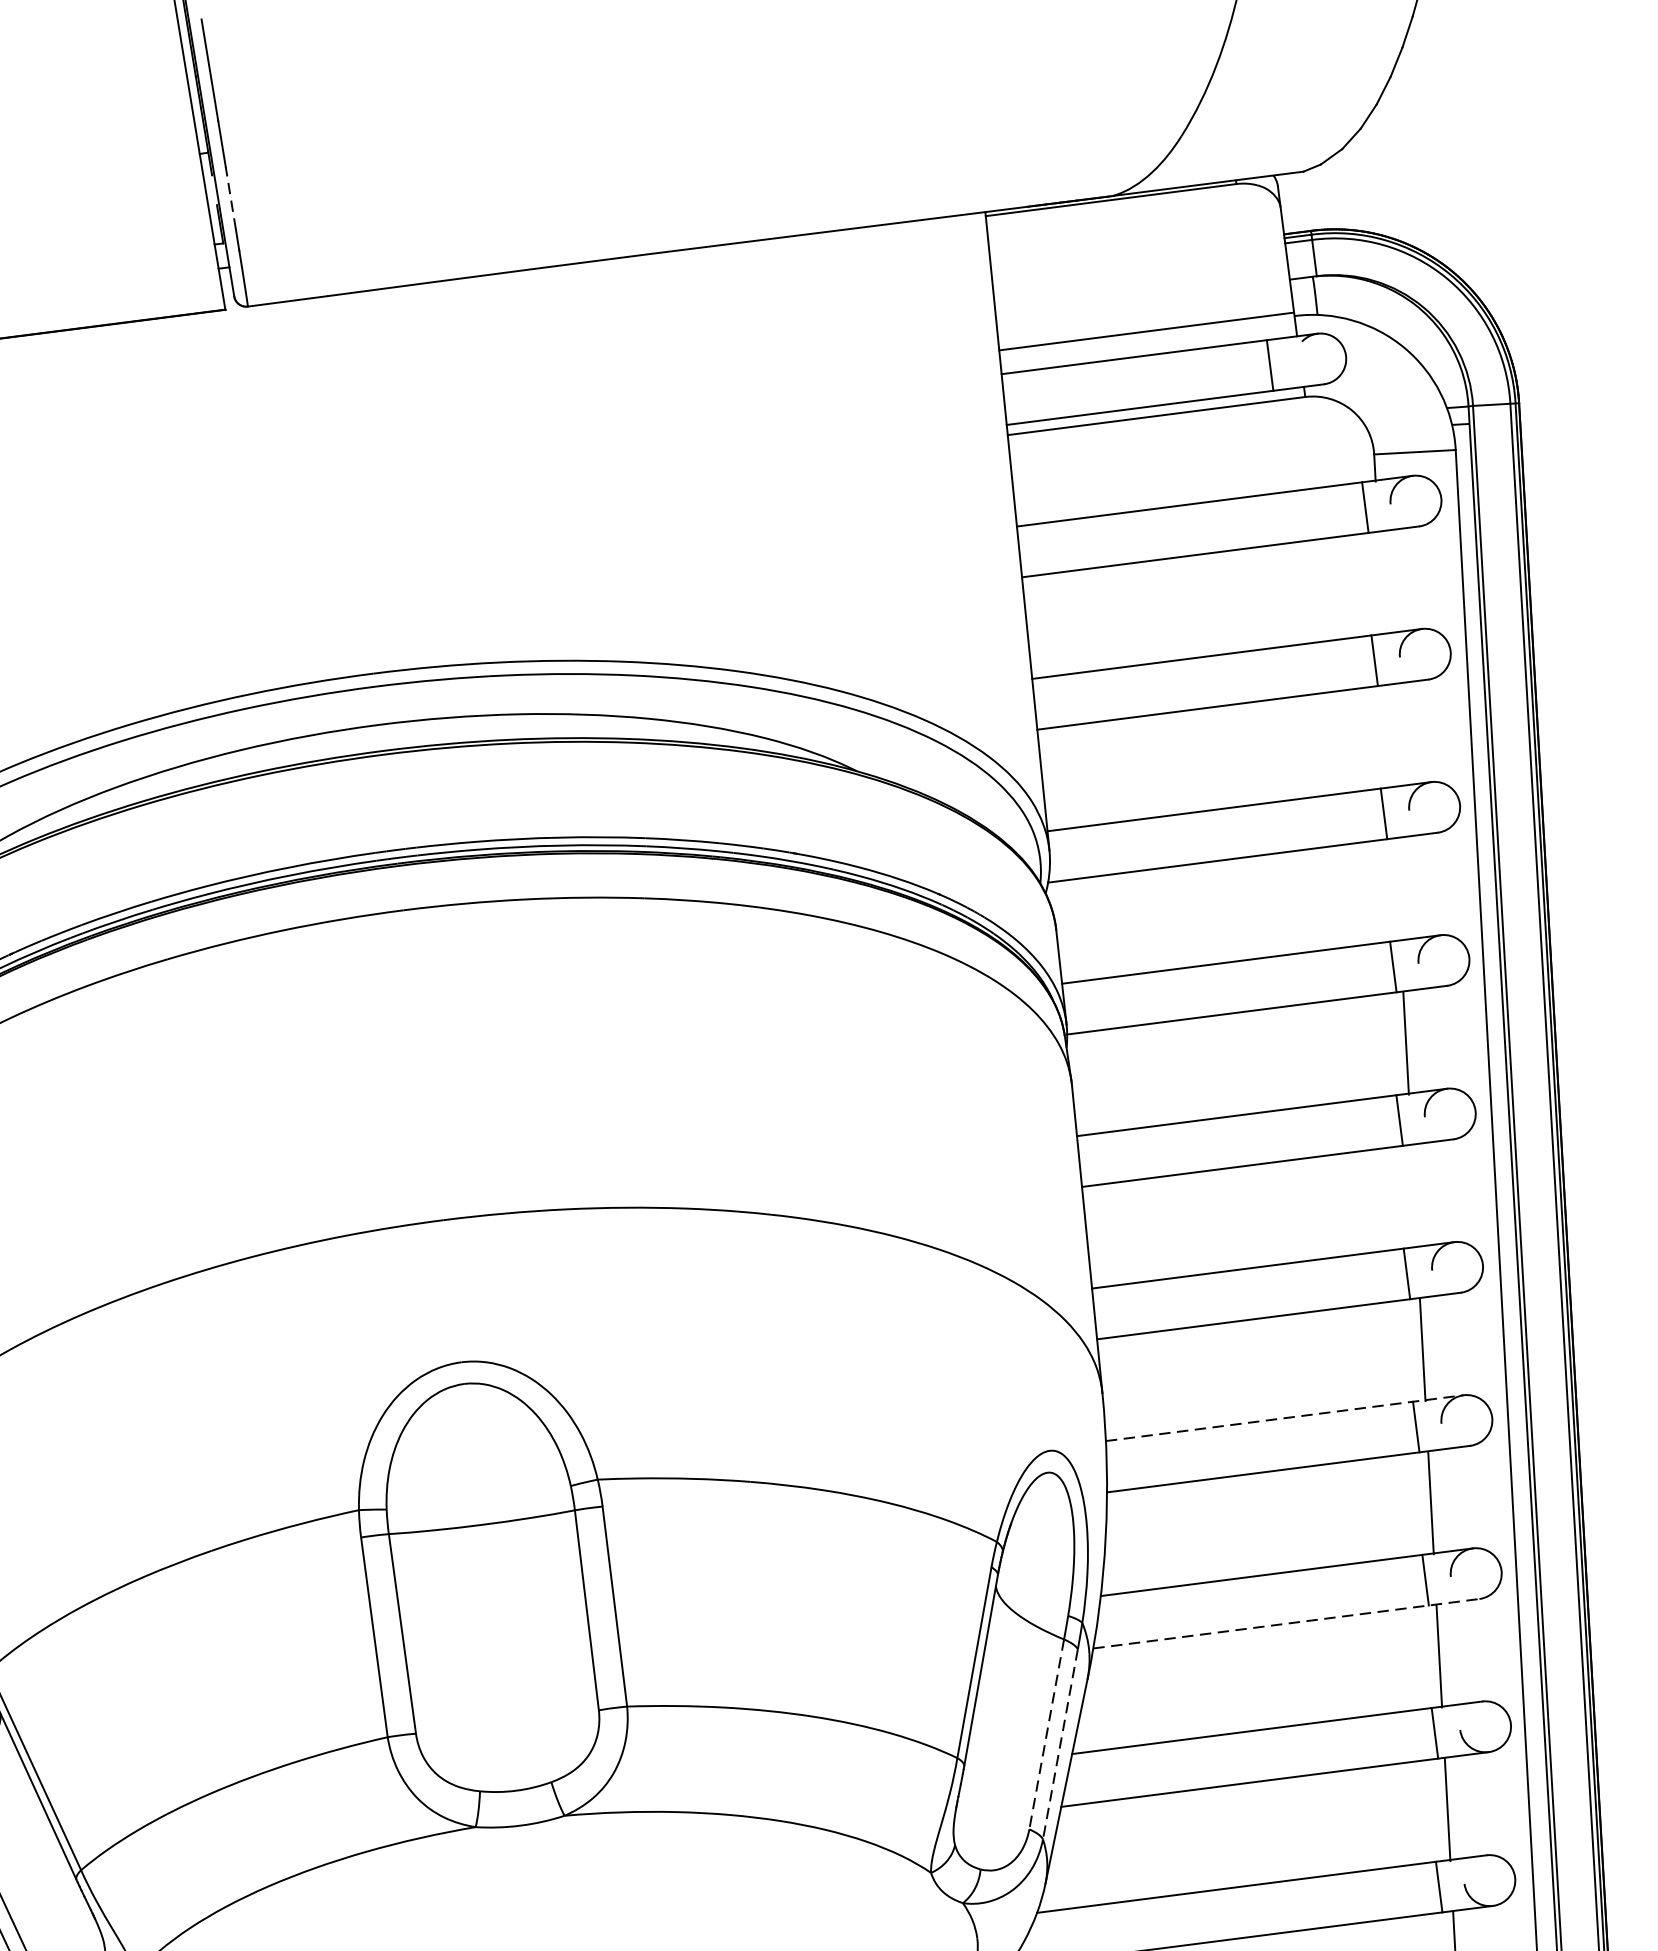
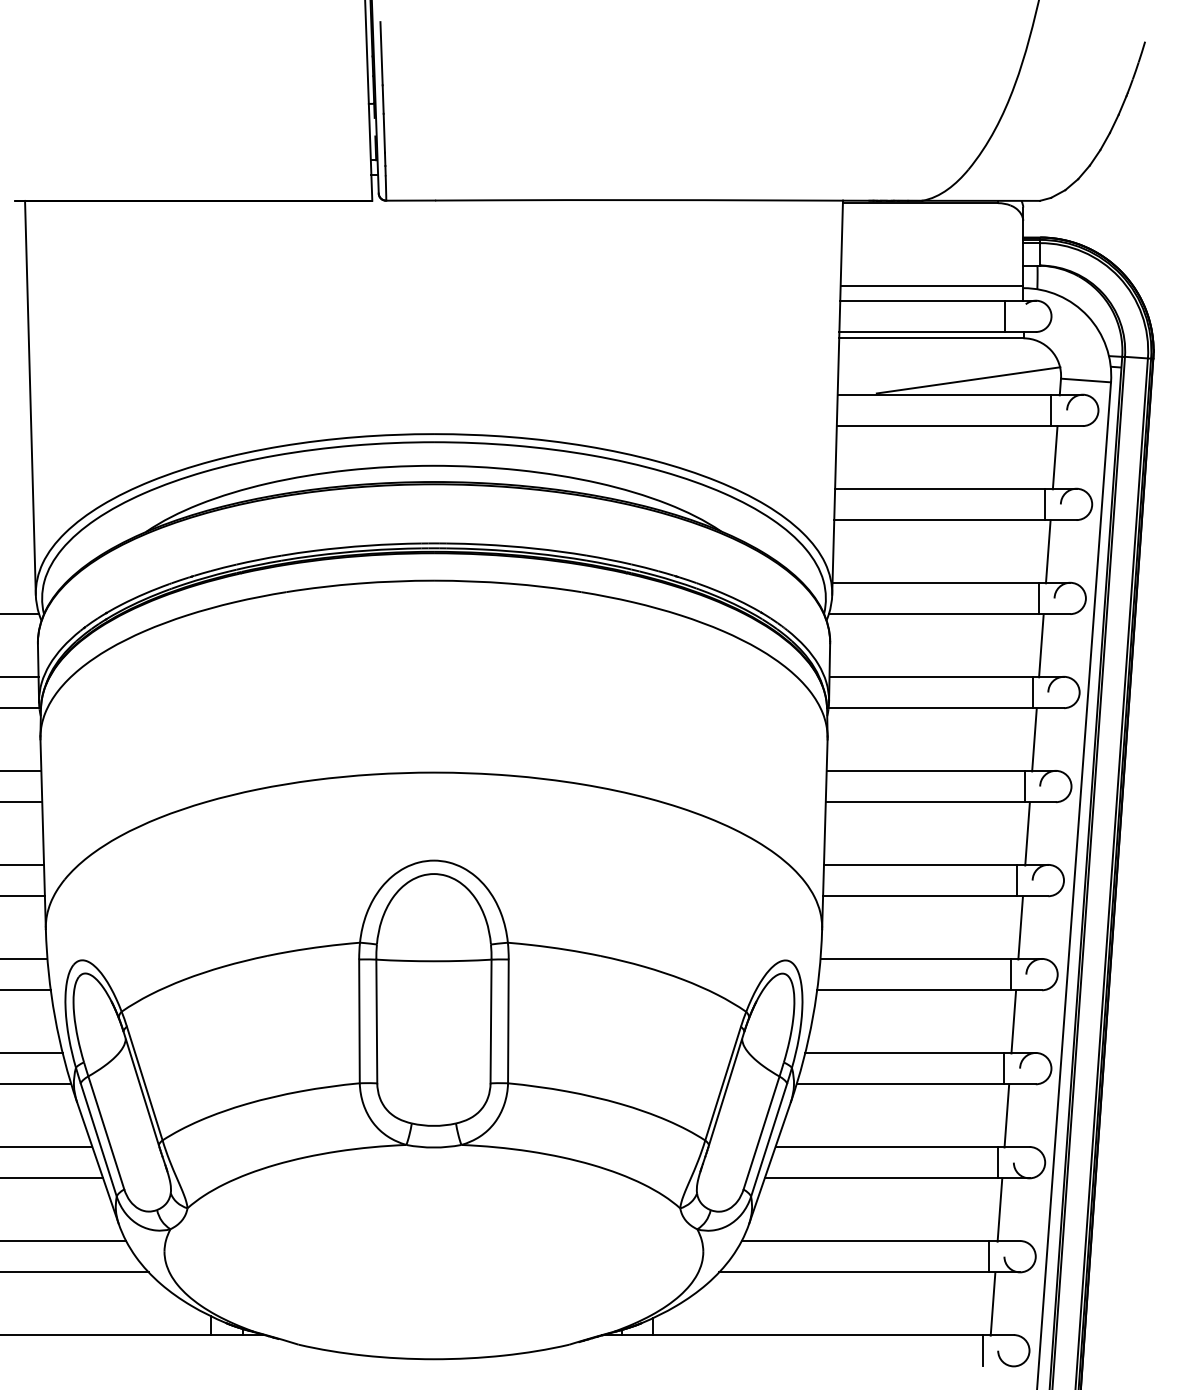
line: (230, 196) -> (384, 132), dashed -> solid
line: (1225, 476) -> (968, 380), added
line: (1380, 583) -> (1054, 457), added
line: (1388, 736) -> (1047, 551), added
line: (1397, 889) -> (1041, 645), added
line: (1414, 1195) -> (1027, 833), added
line: (1285, 1417) -> (931, 958), dashed -> solid
line: (1286, 1624) -> (916, 1084), dashed -> solid
line: (1046, 1735) -> (761, 1133), dashed -> solid
line: (1059, 1745) -> (768, 1140), dashed -> solid

